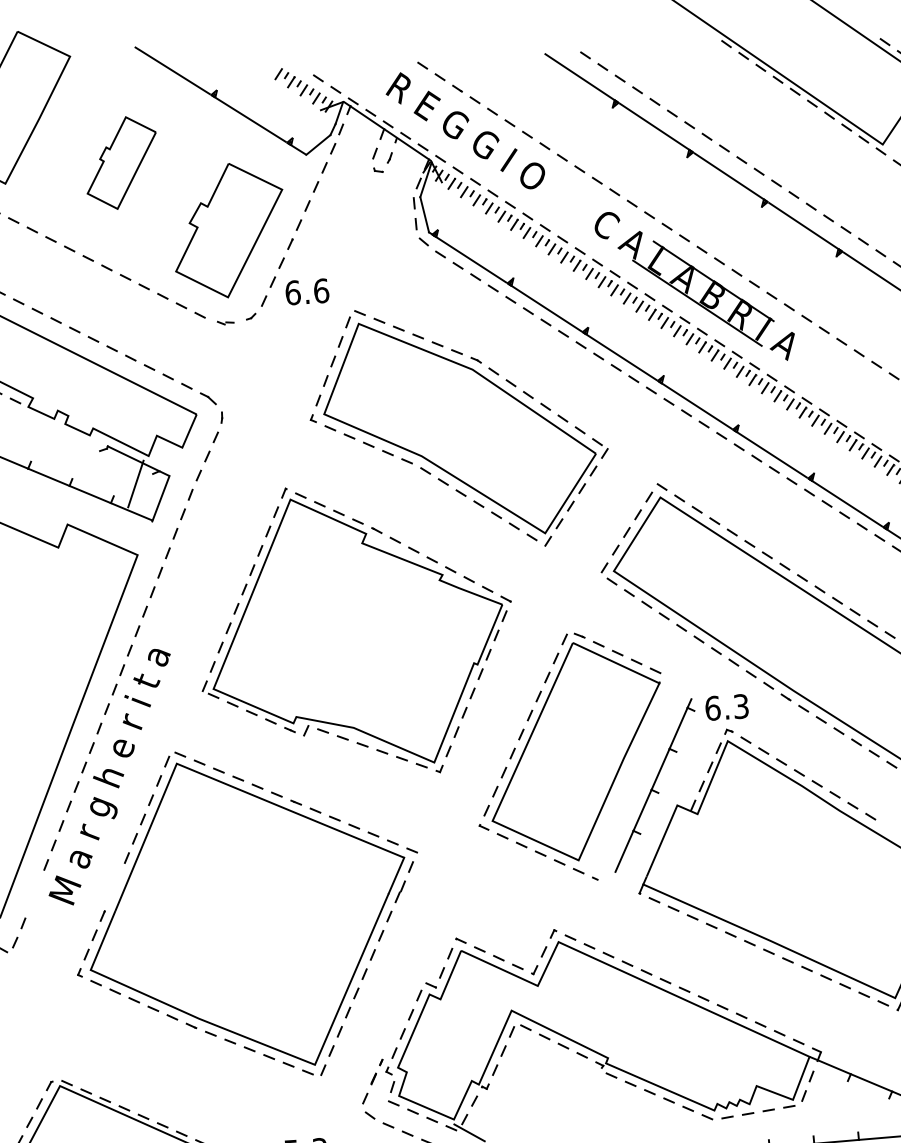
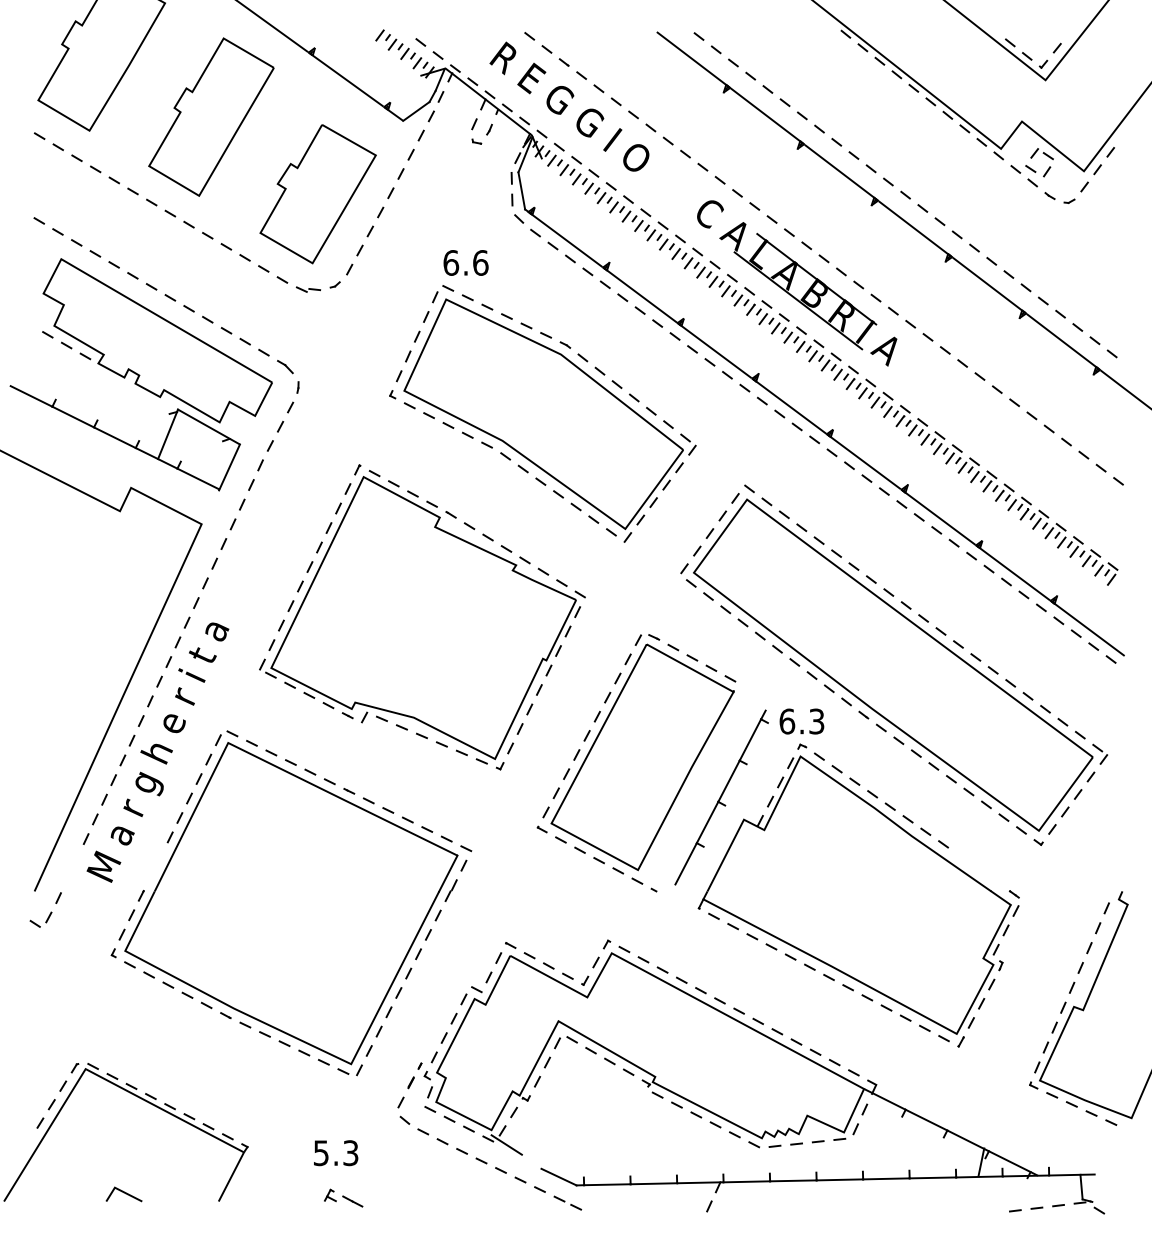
part: (121, 162) -> (211, 116), size x1.67
text: (306, 291) -> (465, 262), moved
part: (225, 322) -> (308, 289), size x1.43
line: (135, 484) -> (167, 435), moved

